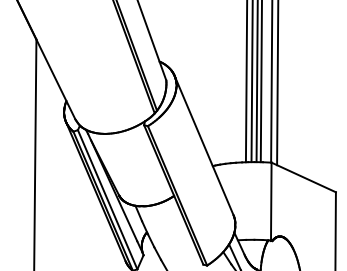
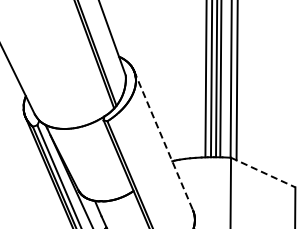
line: (204, 145) -> (163, 140), solid -> dashed
line: (304, 177) -> (263, 172), solid -> dashed

